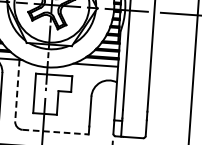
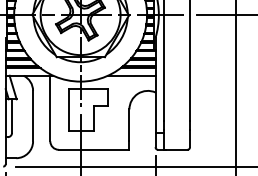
line: (17, 90) -> (50, 108), dashed -> solid
line: (56, 131) -> (94, 149), dashed -> solid

